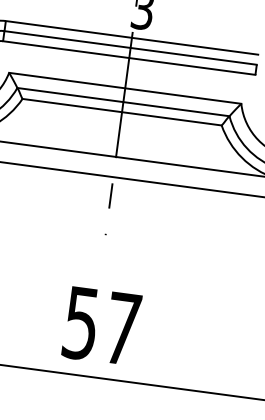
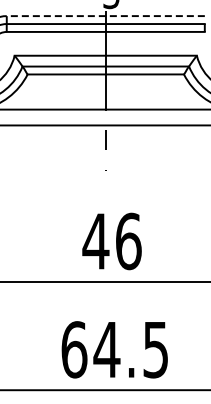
line: (131, 38) -> (105, 16), solid -> dashed
text: (100, 325) -> (111, 241), 57 -> 46

